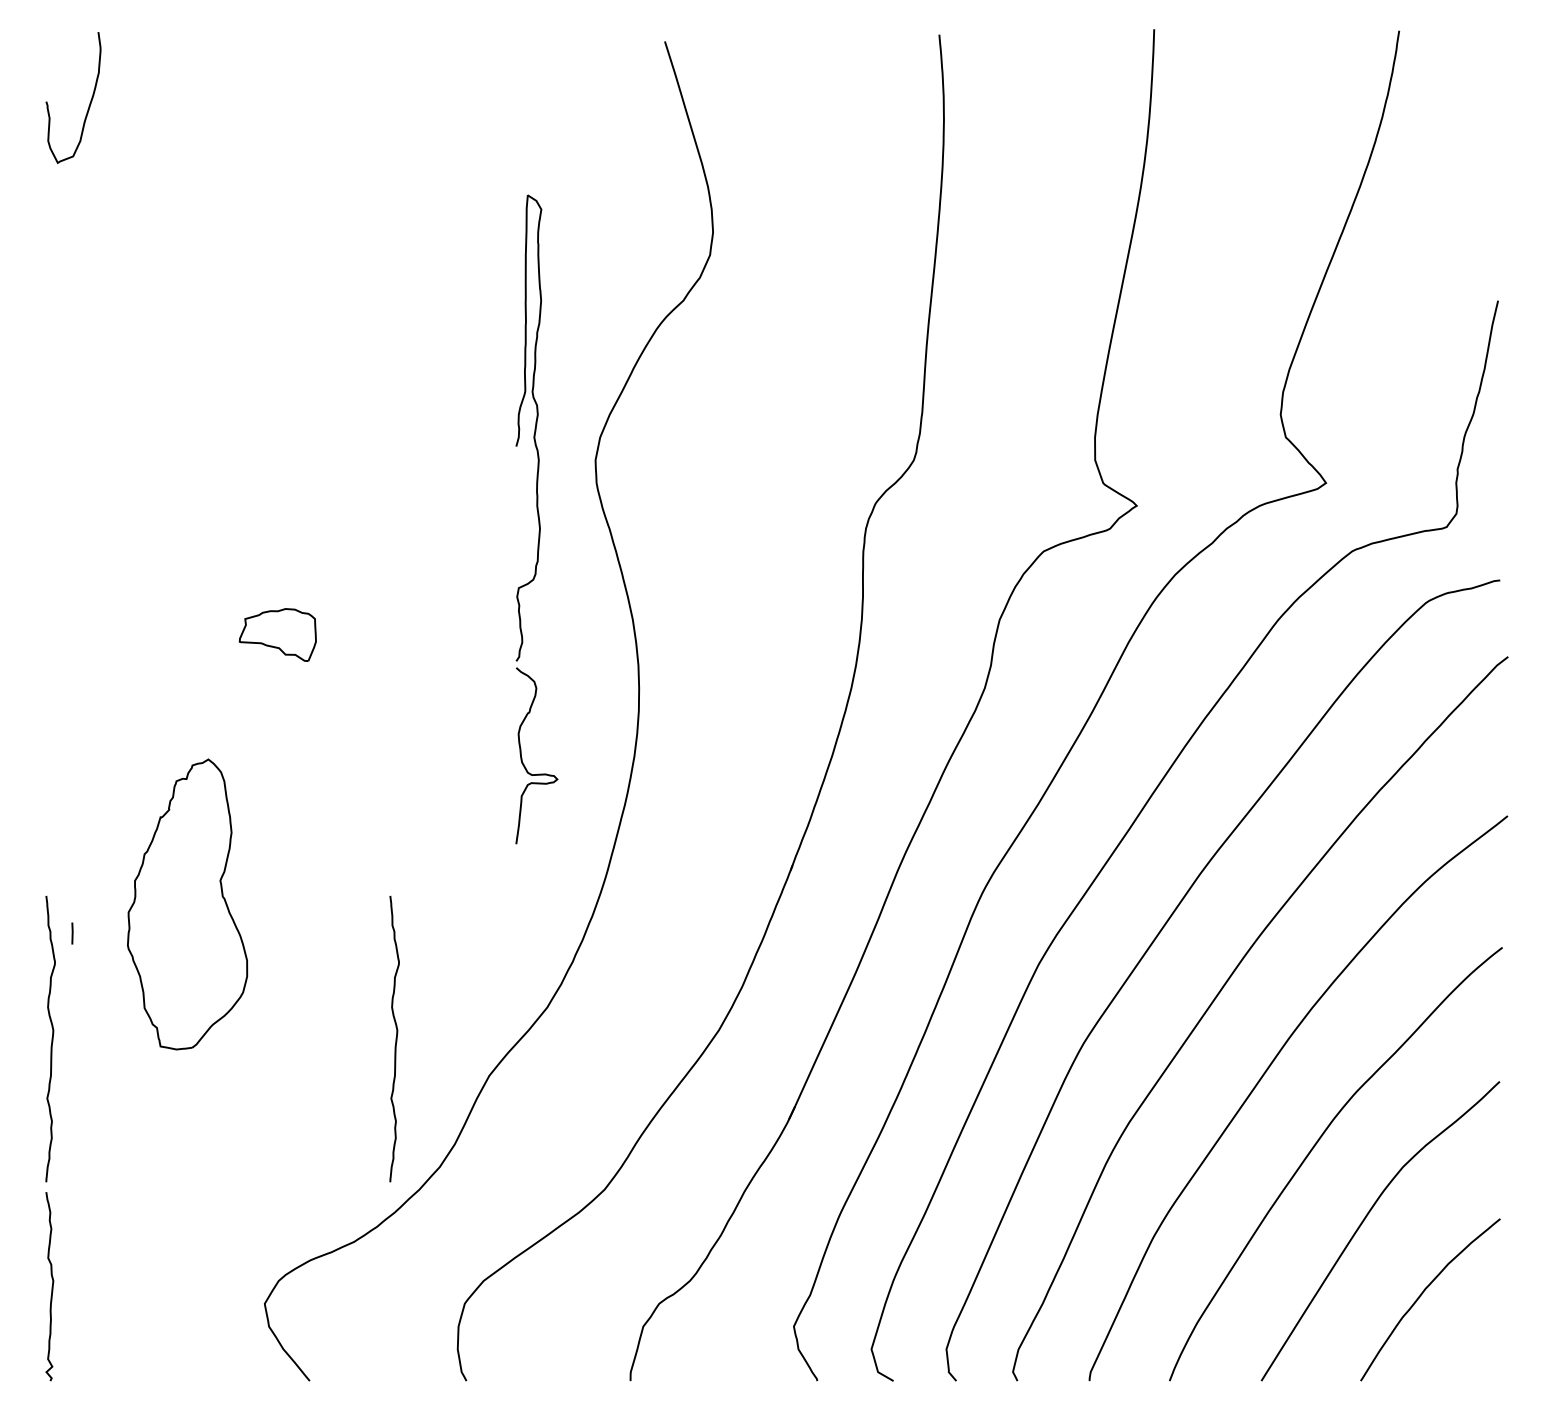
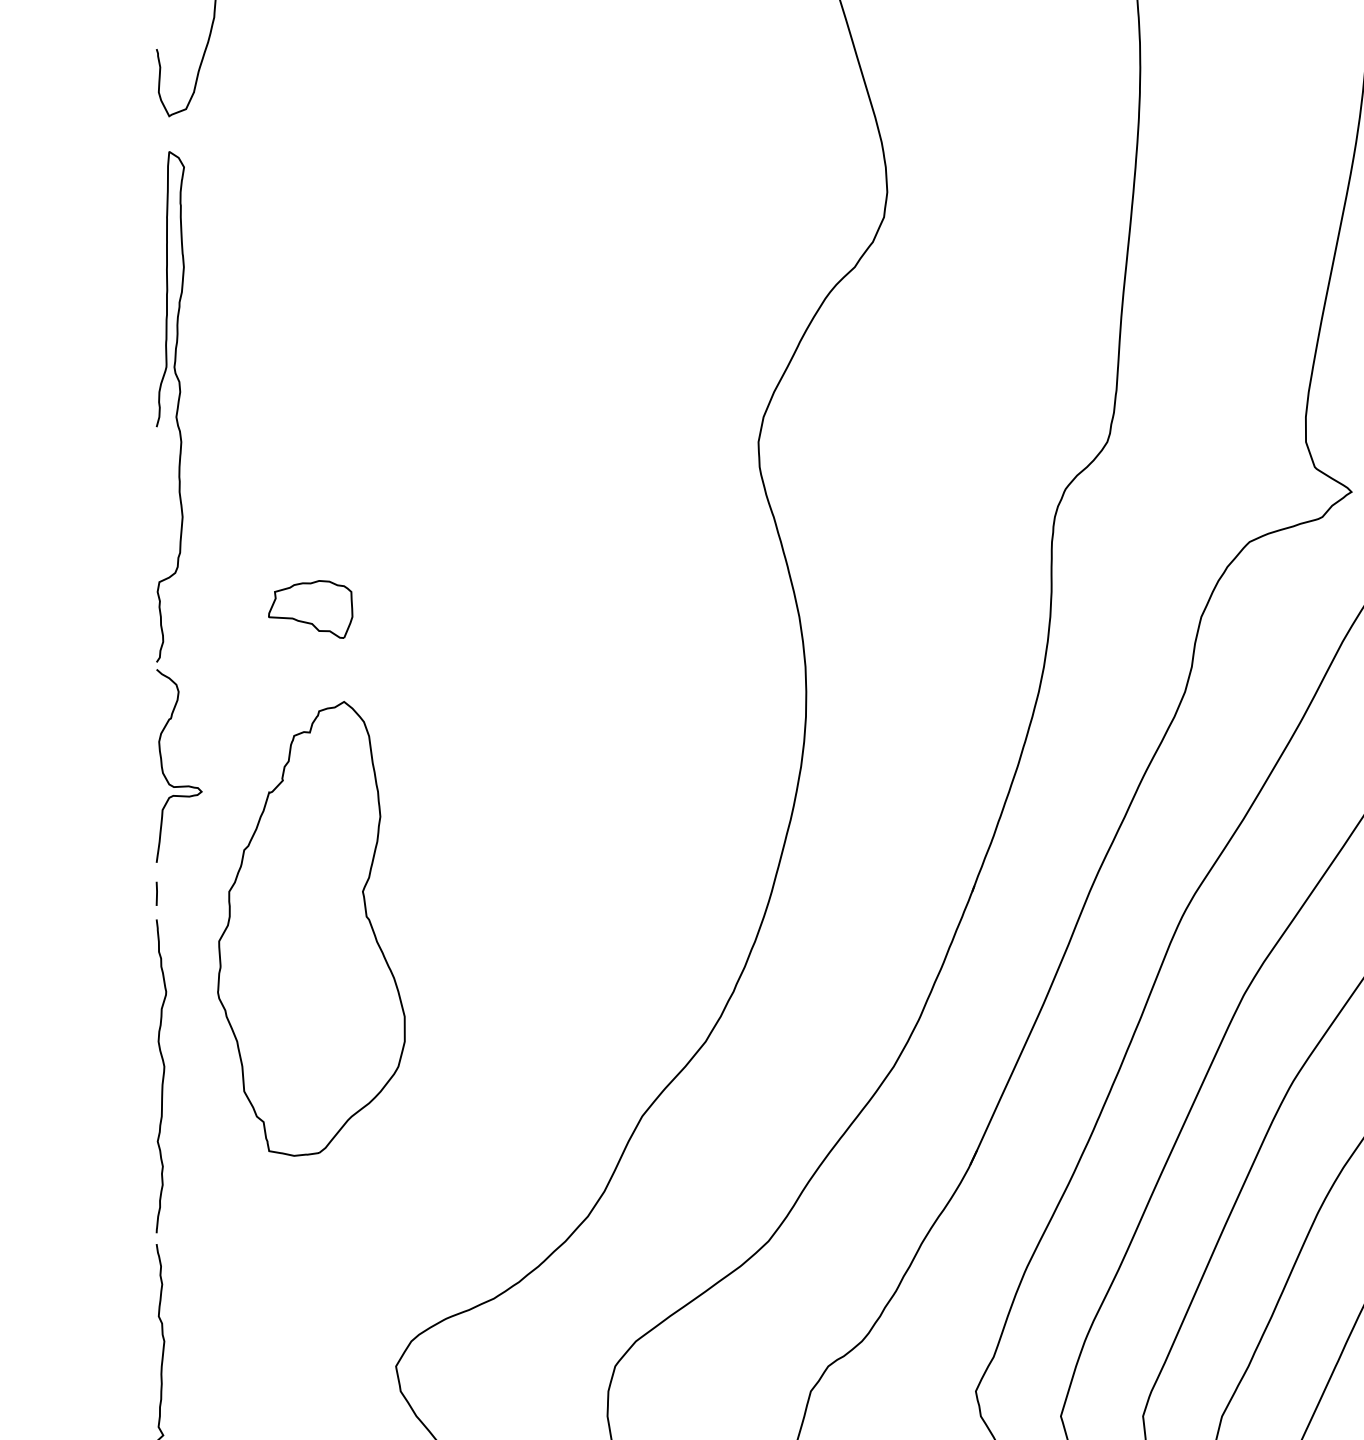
part: (536, 519) -> (178, 506), moved
part: (277, 634) -> (310, 608), moved
part: (187, 904) -> (311, 928), size x1.43
line: (72, 933) -> (156, 893), moved
curve: (395, 1038) -> (539, 1075), removed

